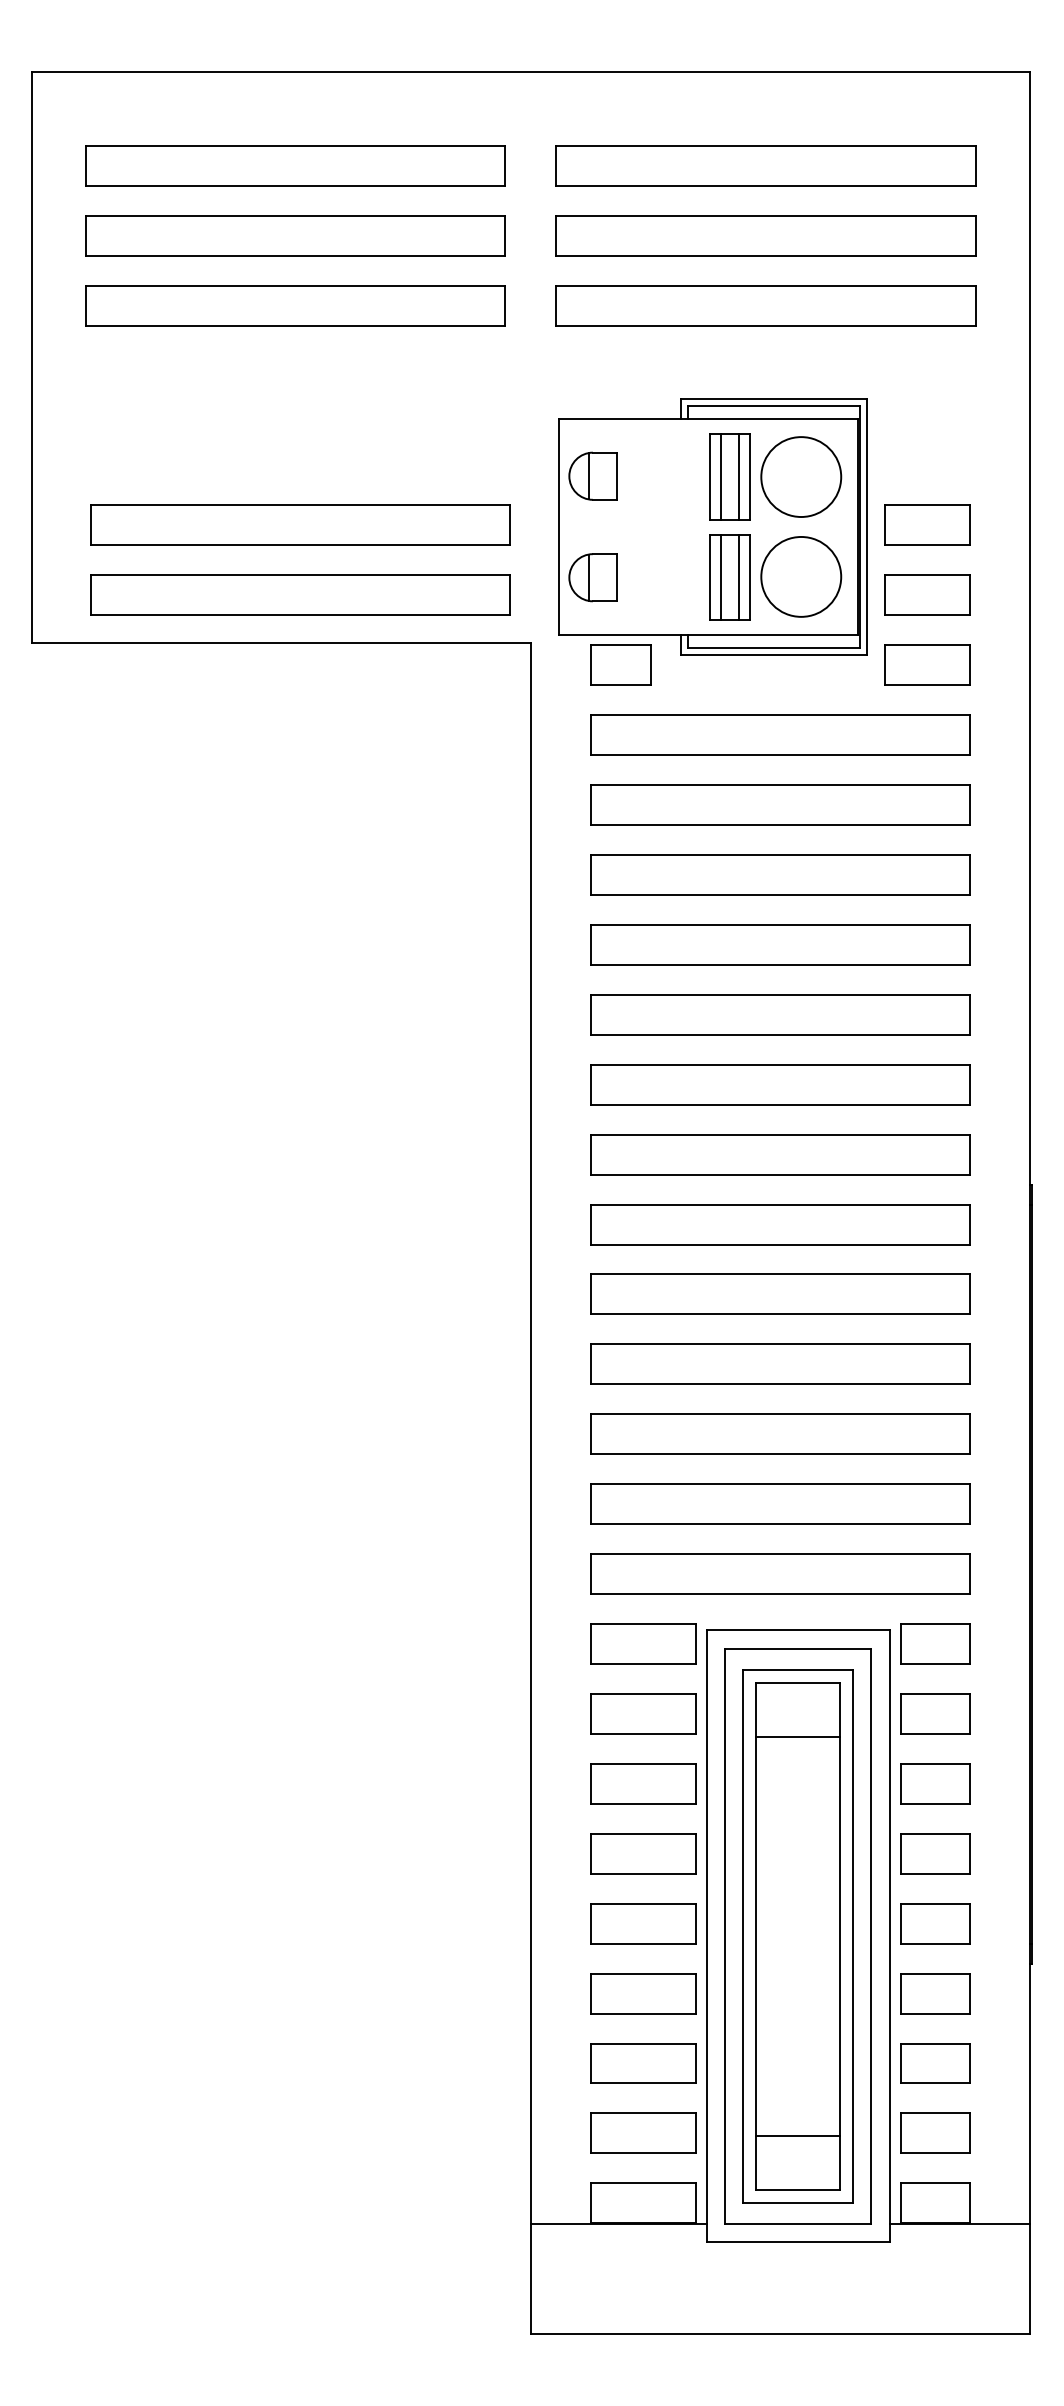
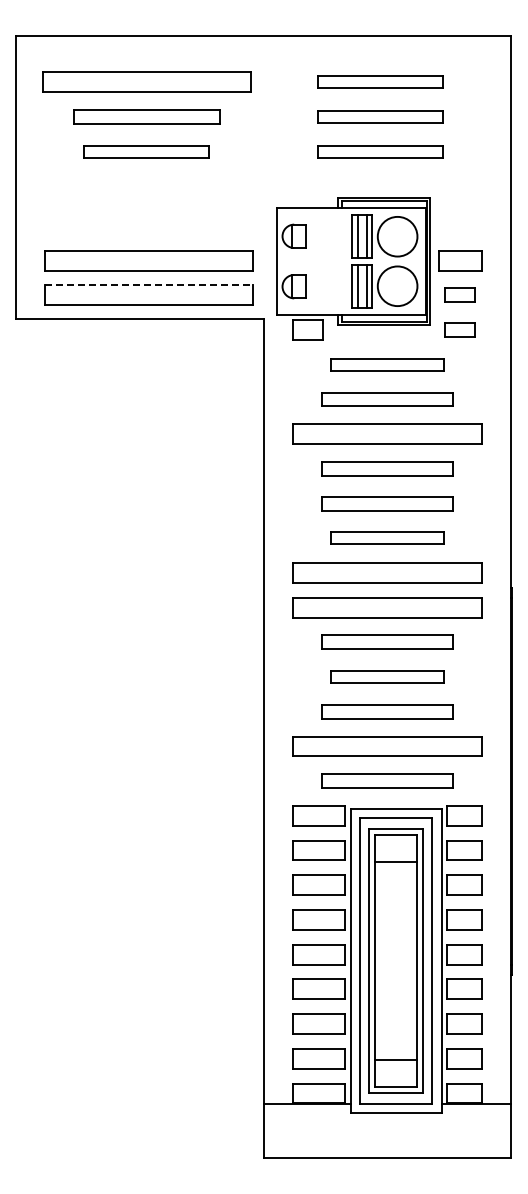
part: (764, 164) -> (379, 81), size x0.6
part: (295, 234) -> (146, 116), size x0.7
part: (764, 234) -> (379, 116), size x0.6
part: (295, 305) -> (146, 151), size x0.6
part: (764, 305) -> (379, 151), size x0.6
line: (301, 575) -> (149, 285), solid -> dashed
part: (927, 593) -> (460, 294), size x0.7
part: (927, 663) -> (460, 329), size x0.7
part: (780, 734) -> (387, 364), size x0.6
part: (780, 805) -> (387, 399), size x0.7
part: (780, 944) -> (387, 468), size x0.7
part: (780, 1014) -> (387, 503), size x0.7
part: (780, 1083) -> (387, 537), size x0.6
part: (780, 1292) -> (387, 641), size x0.7
part: (780, 1363) -> (387, 676), size x0.6
part: (780, 1433) -> (387, 711), size x0.7
part: (780, 1572) -> (387, 780), size x0.7

